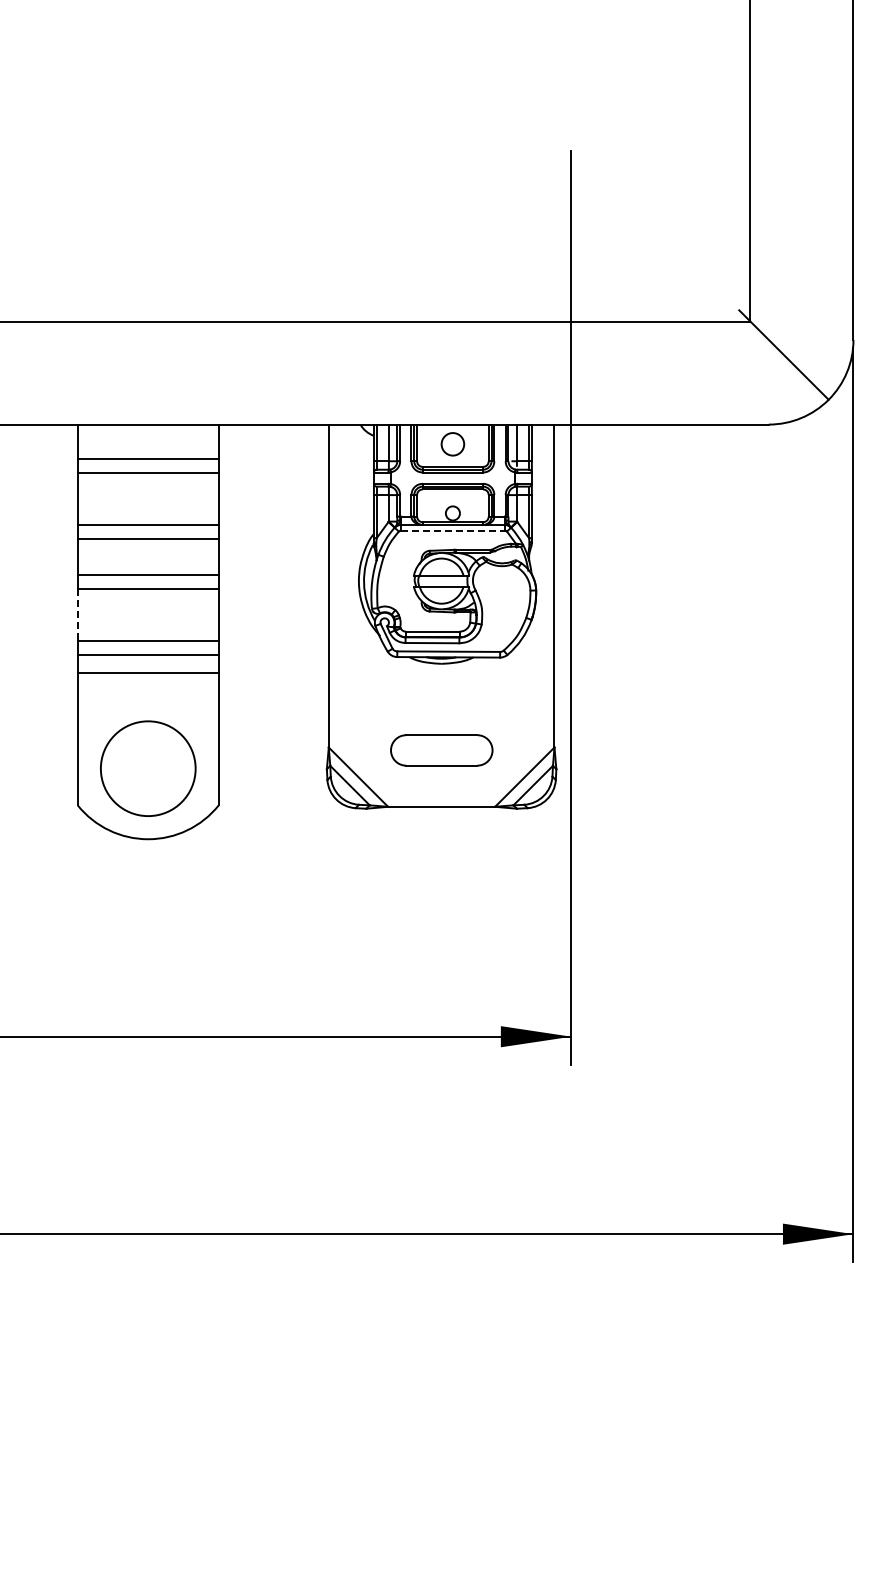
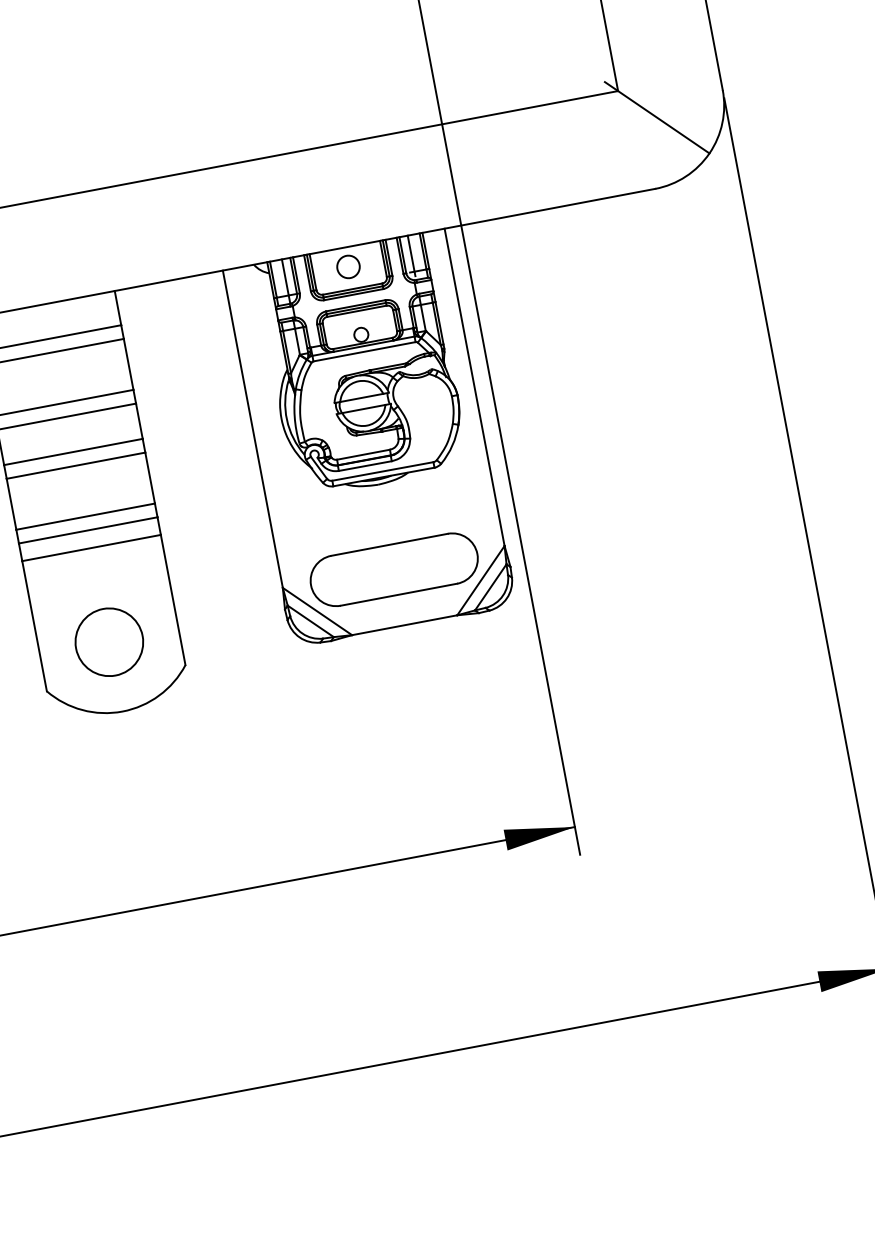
line: (452, 530) -> (364, 351), dashed -> solid
line: (77, 614) -> (11, 503), dashed -> solid
part: (441, 750) -> (394, 569), size x1.67
circle: (148, 768) -> (109, 641), size x0.71

